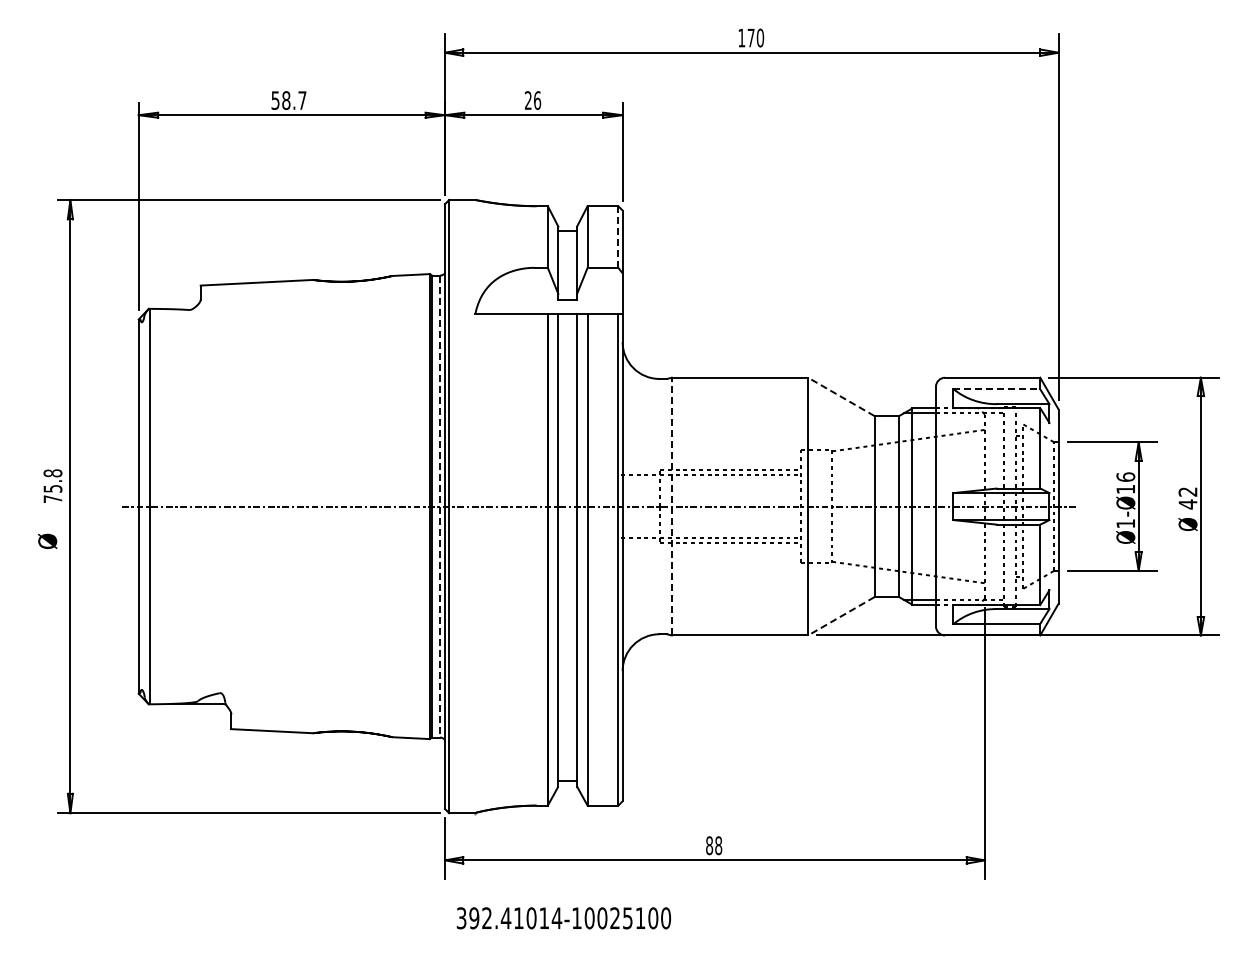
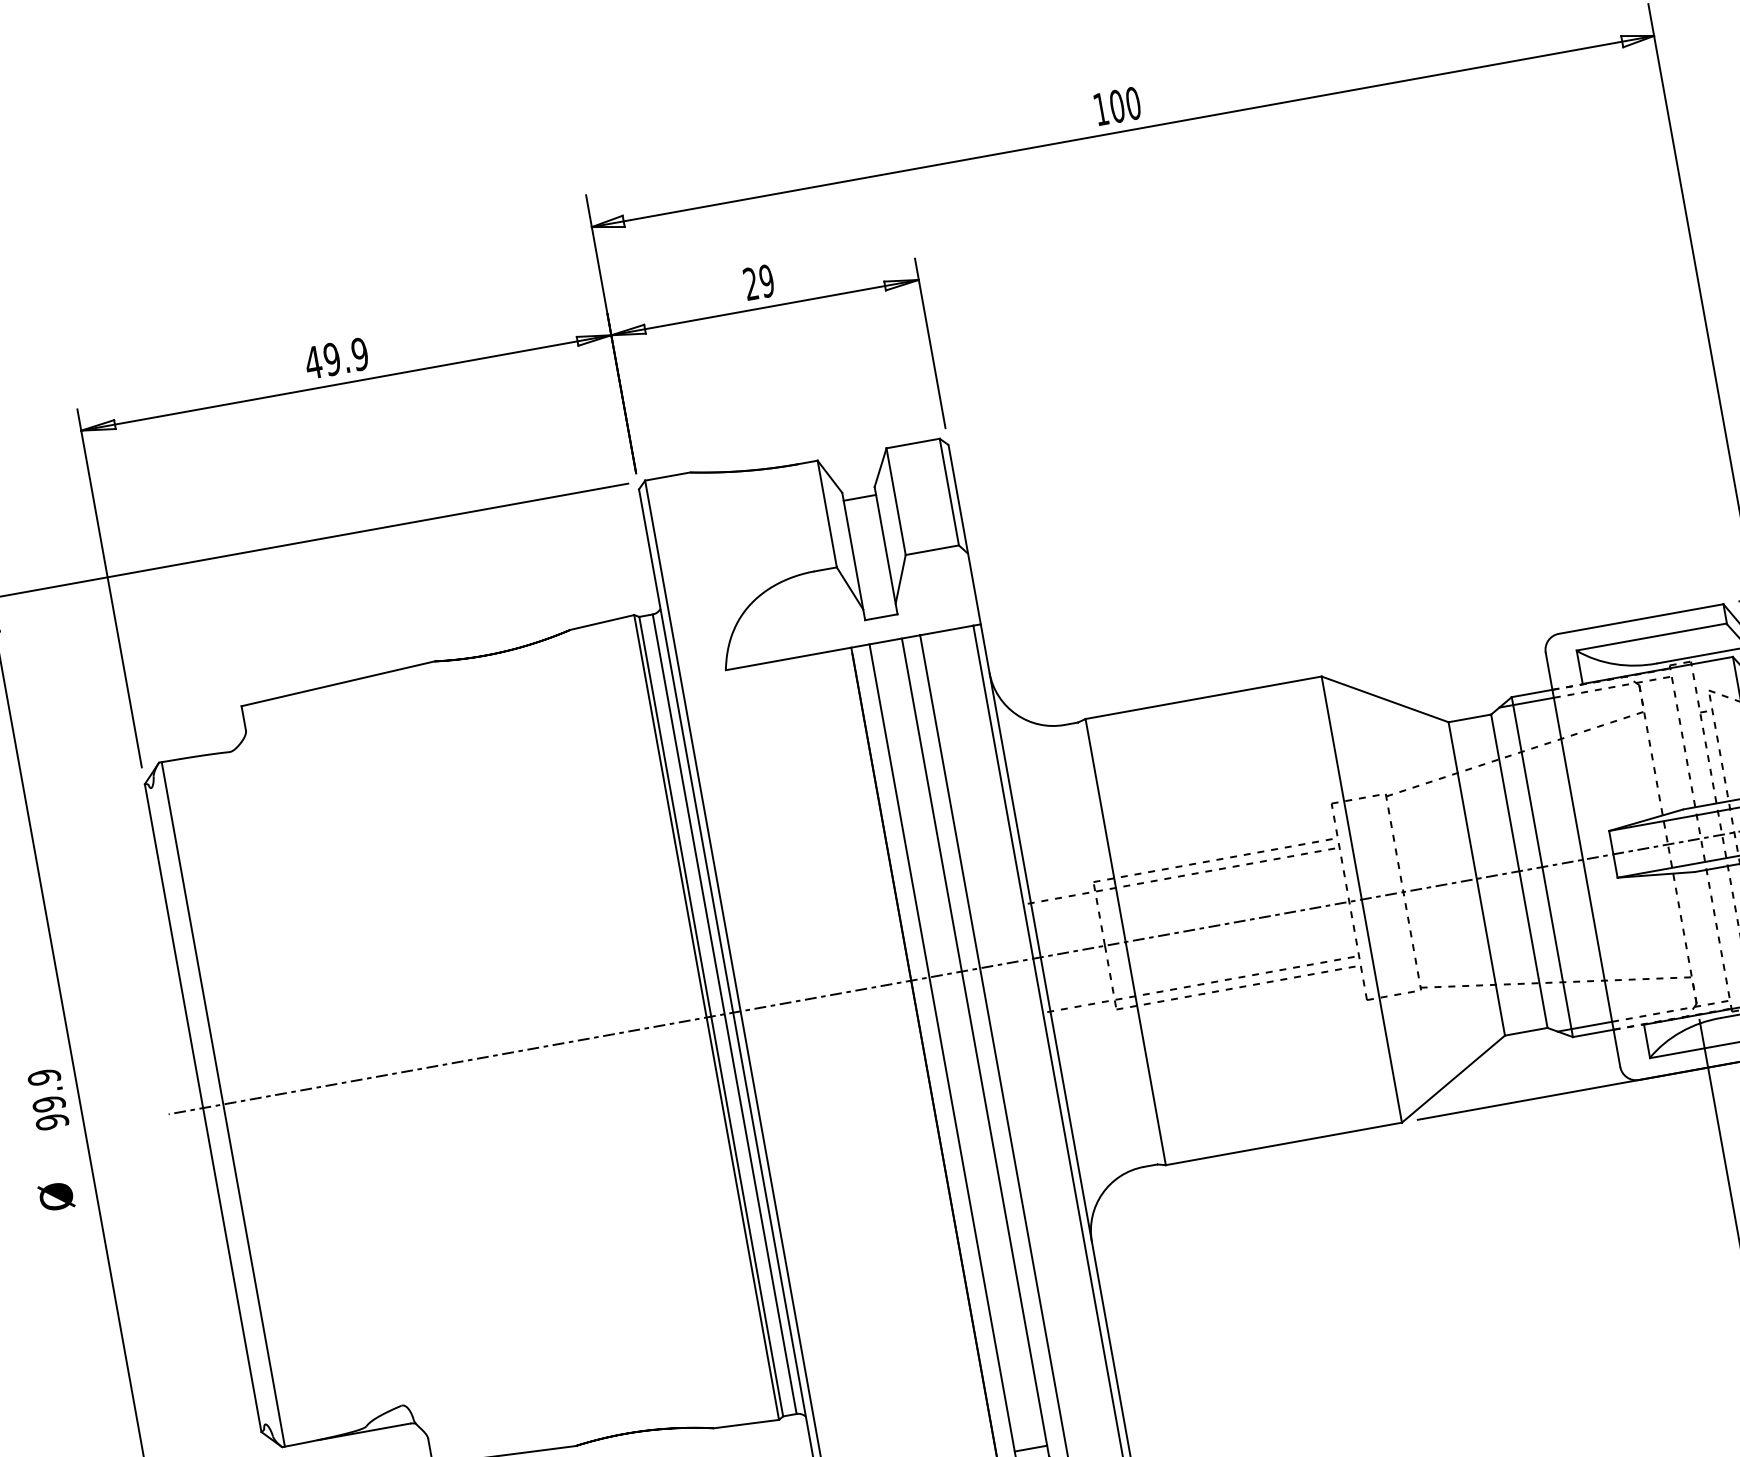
text: (750, 37) -> (1115, 105), 170 -> 100
text: (288, 100) -> (335, 358), 58.7 -> 49.9
text: (537, 100) -> (766, 280), 26 -> 29
line: (618, 237) -> (949, 492), dashed -> solid
line: (997, 388) -> (1652, 636), dashed -> solid
line: (840, 396) -> (1383, 698), dashed -> solid
text: (52, 486) -> (47, 1100), 75.8 -> 99.9
line: (440, 506) -> (725, 1013), dashed -> solid
line: (671, 506) -> (1125, 941), dashed -> solid
line: (840, 616) -> (1452, 1079), dashed -> solid

